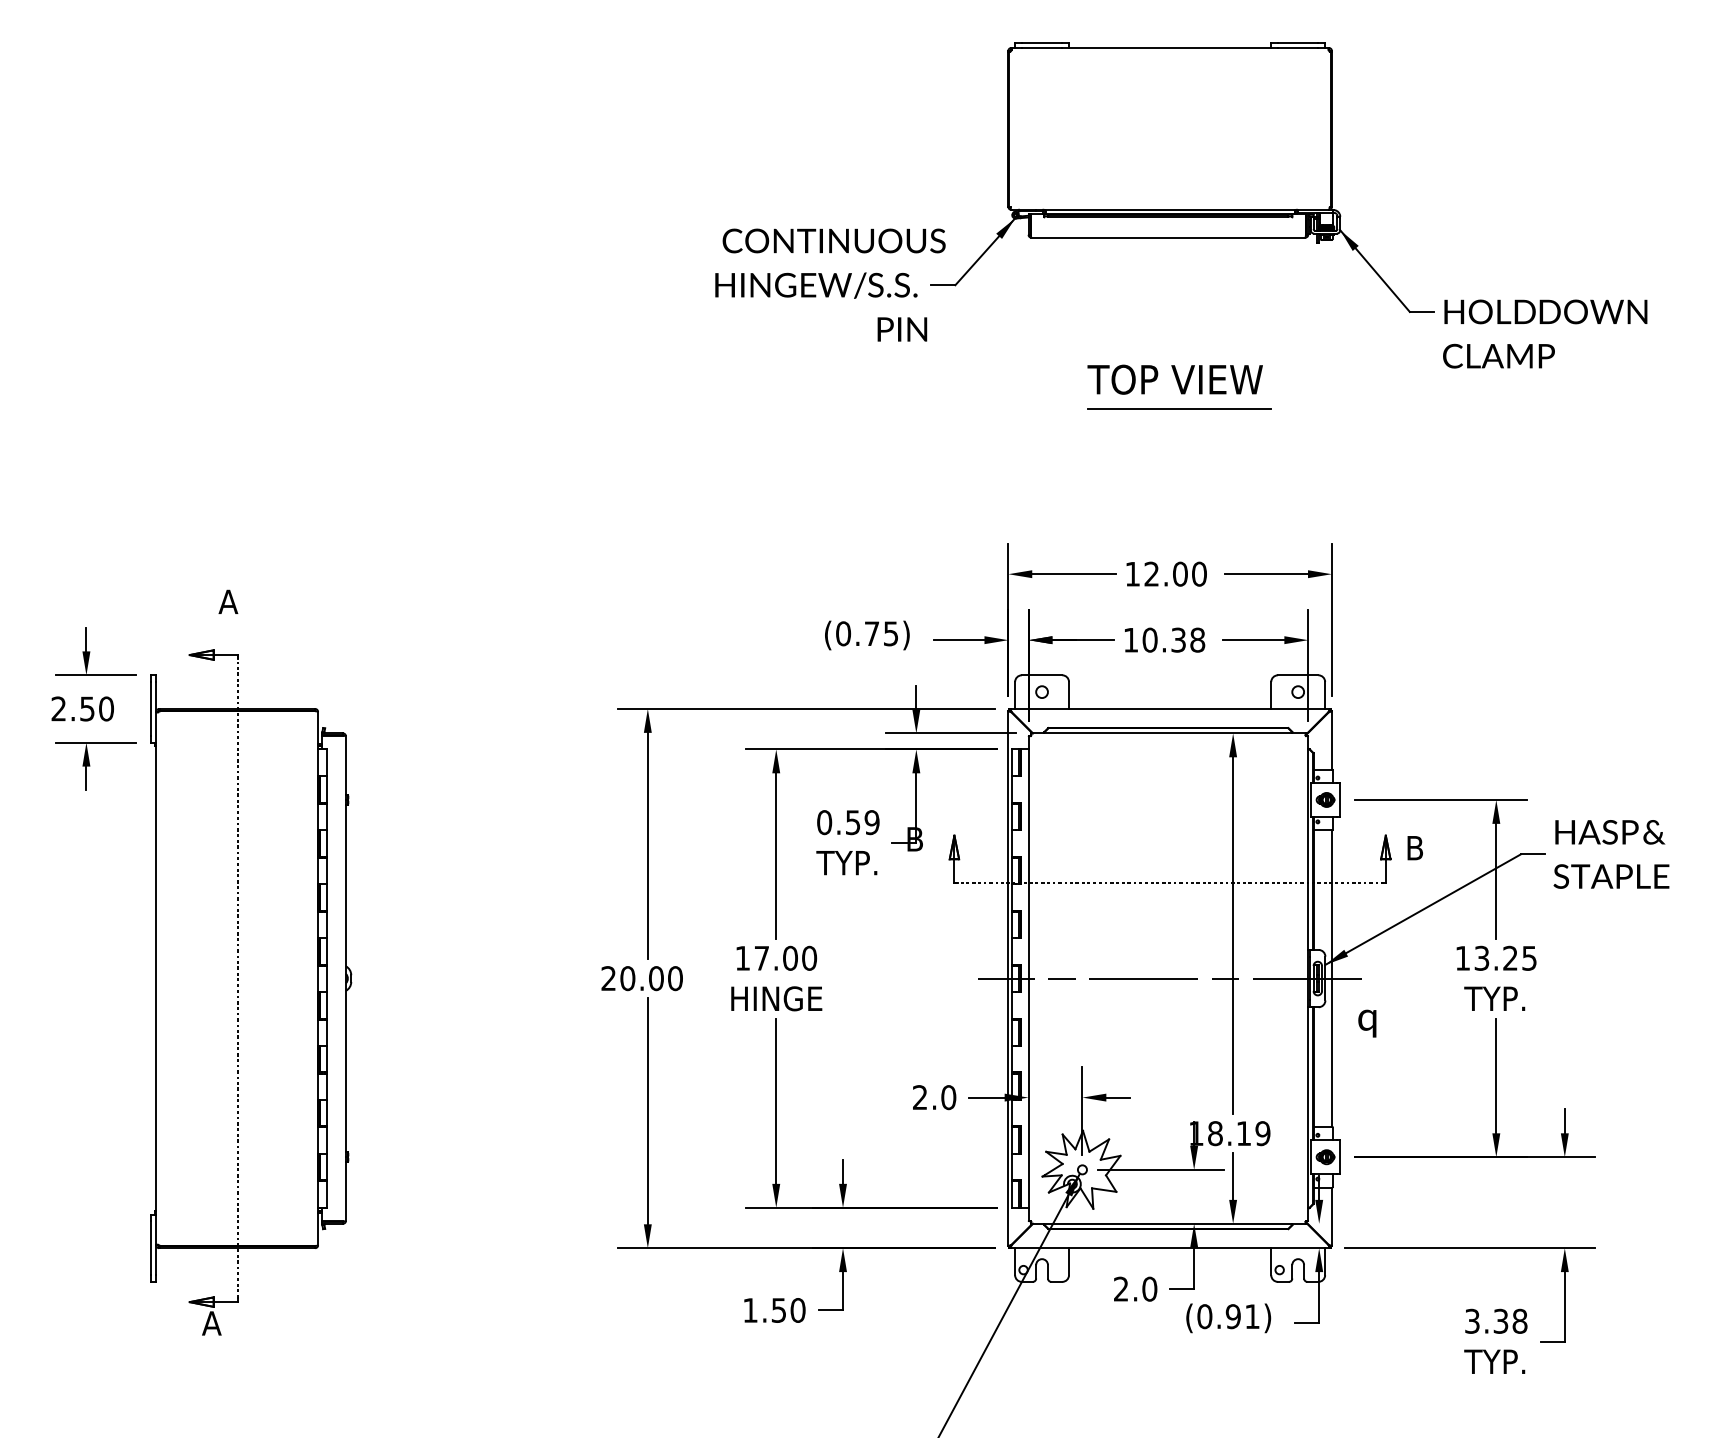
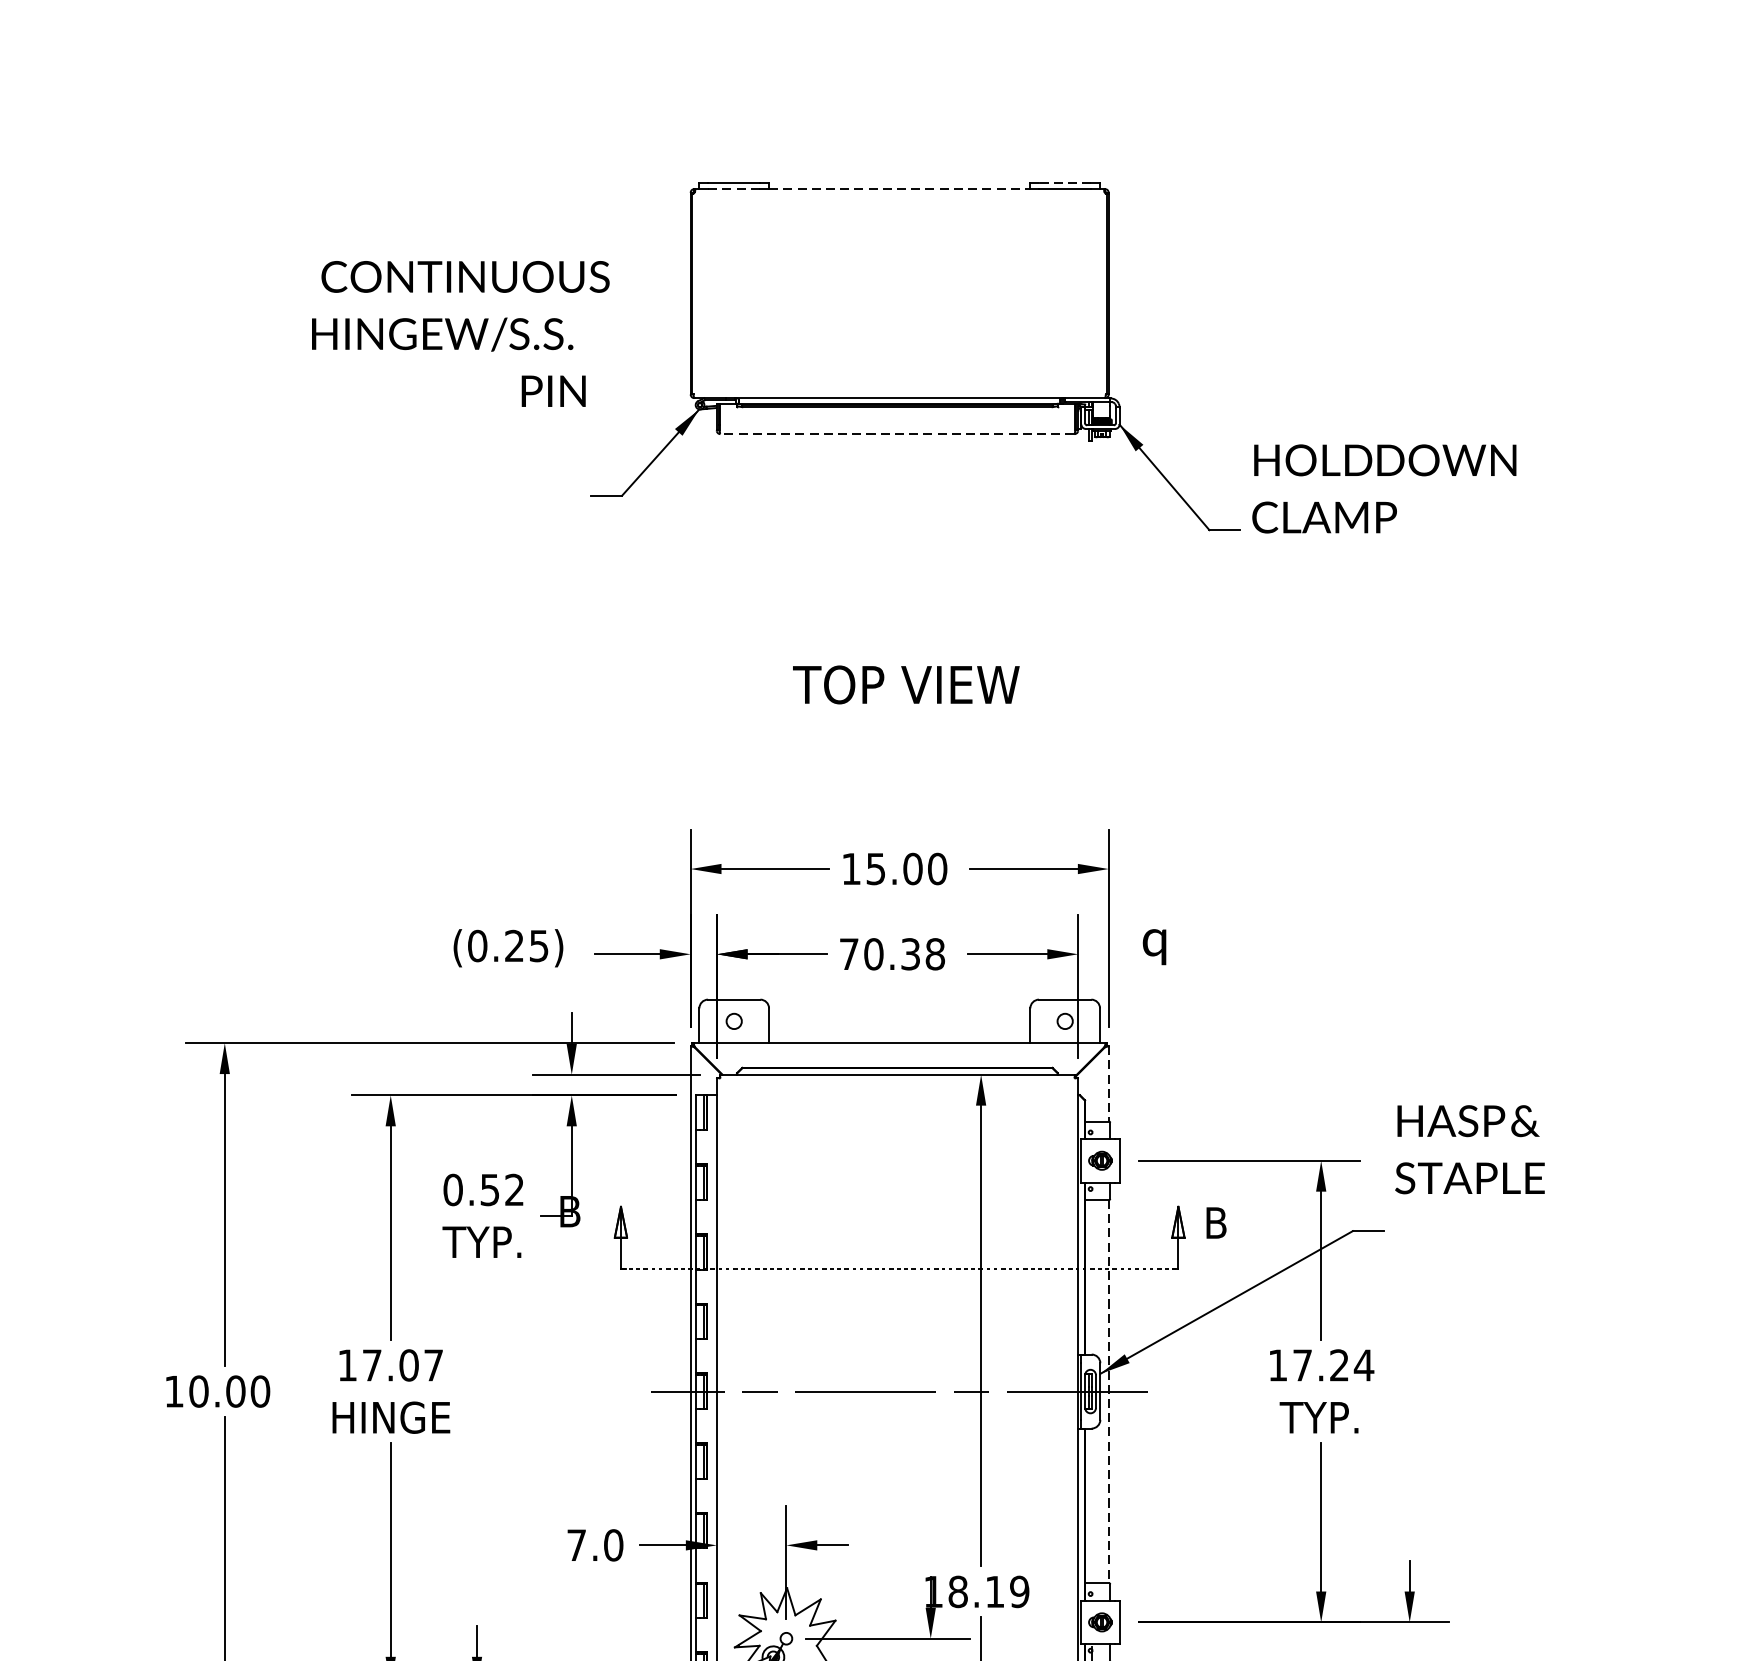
line: (1297, 43) -> (1064, 183), solid -> dashed
line: (1042, 48) -> (734, 189), solid -> dashed
line: (1170, 48) -> (900, 189), solid -> dashed
line: (1167, 237) -> (896, 433), solid -> dashed
text: (830, 284) -> (460, 333), moved
text: (1545, 333) -> (1384, 488), moved
text: (1174, 379) -> (905, 684), moved
line: (1179, 408) -> (911, 654), removed
text: (1151, 573) -> (875, 868), 12.00 -> 15.00
text: (871, 633) -> (513, 945), (0.75) -> (0.25)
text: (1131, 640) -> (849, 954), 10.38 -> 70.38
line: (1331, 740) -> (1108, 1083), solid -> dashed
text: (871, 822) -> (513, 1189), 0.59 -> 0.52
text: (1611, 854) -> (1470, 1149), moved
text: (809, 957) -> (433, 1364), 17.00 -> 17.07
text: (1505, 957) -> (1333, 1364), 13.25 -> 17.24
text: (608, 978) -> (173, 1391), 20.00 -> 10.00
line: (1331, 979) -> (1108, 1392), solid -> dashed
text: (1367, 1023) -> (1154, 946), moved
text: (920, 1097) -> (577, 1545), 2.0 -> 7.0

